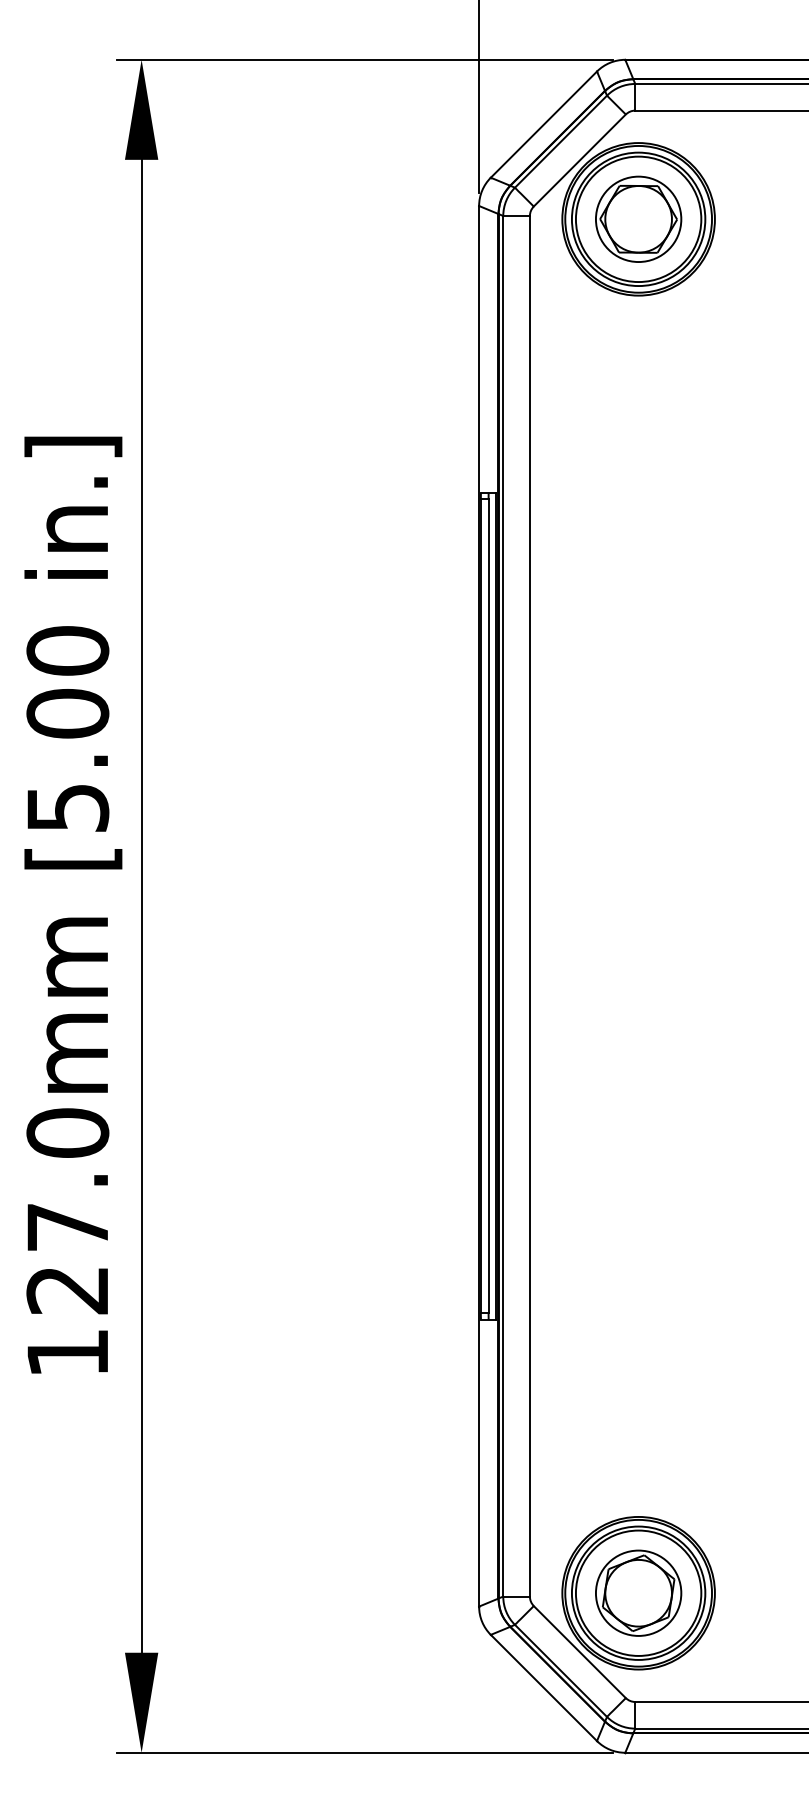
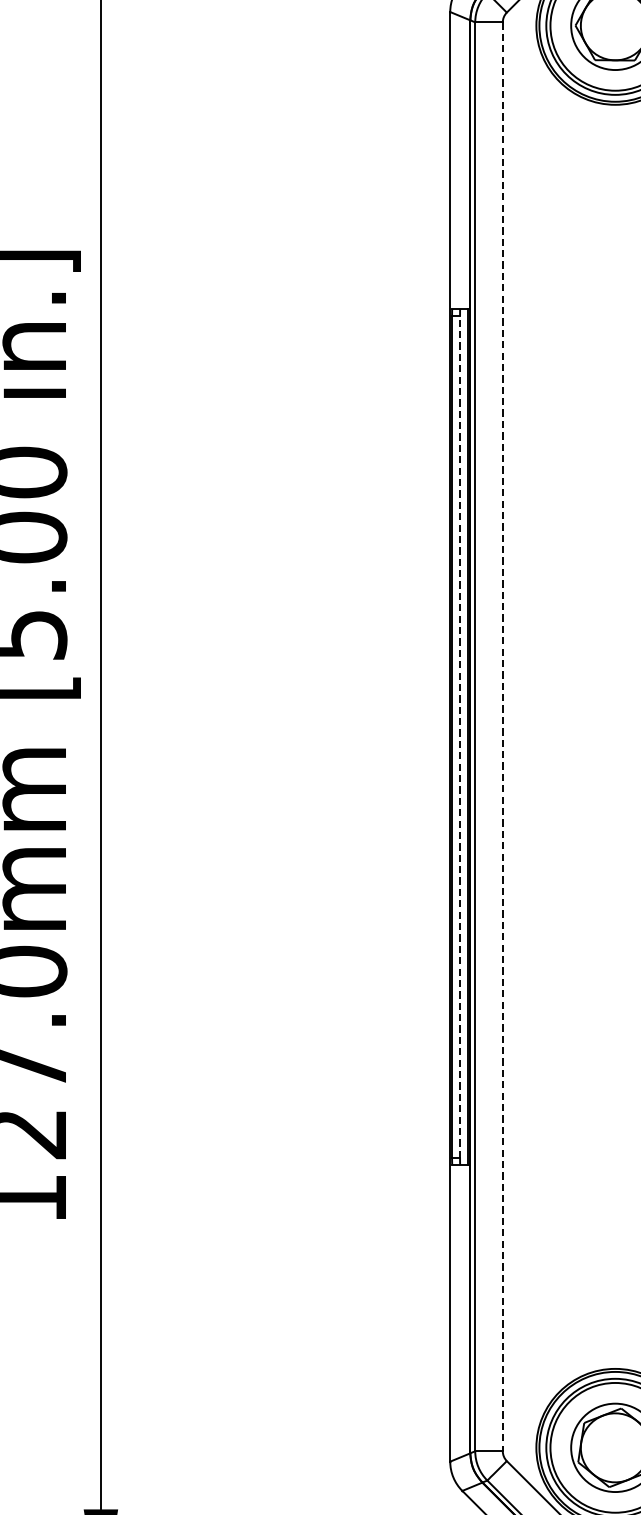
line: (488, 906) -> (459, 737), solid -> dashed
line: (529, 906) -> (502, 737), solid -> dashed

